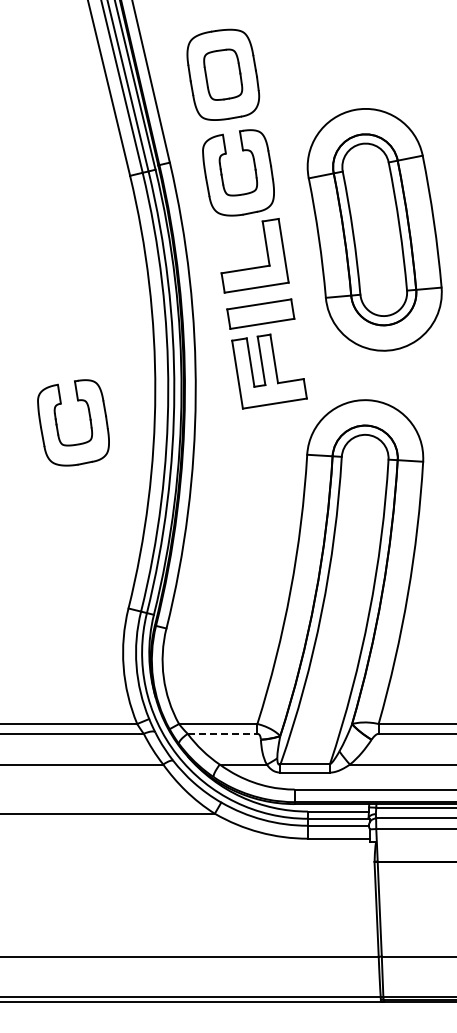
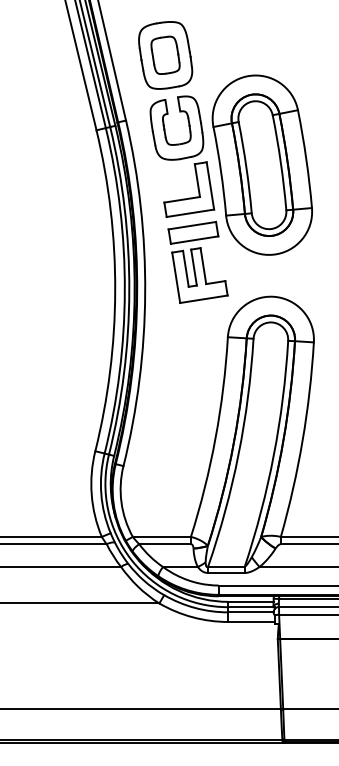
part: (374, 229) -> (262, 164), moved
part: (57, 422) -> (42, 313), removed
line: (222, 733) -> (165, 543), dashed -> solid

